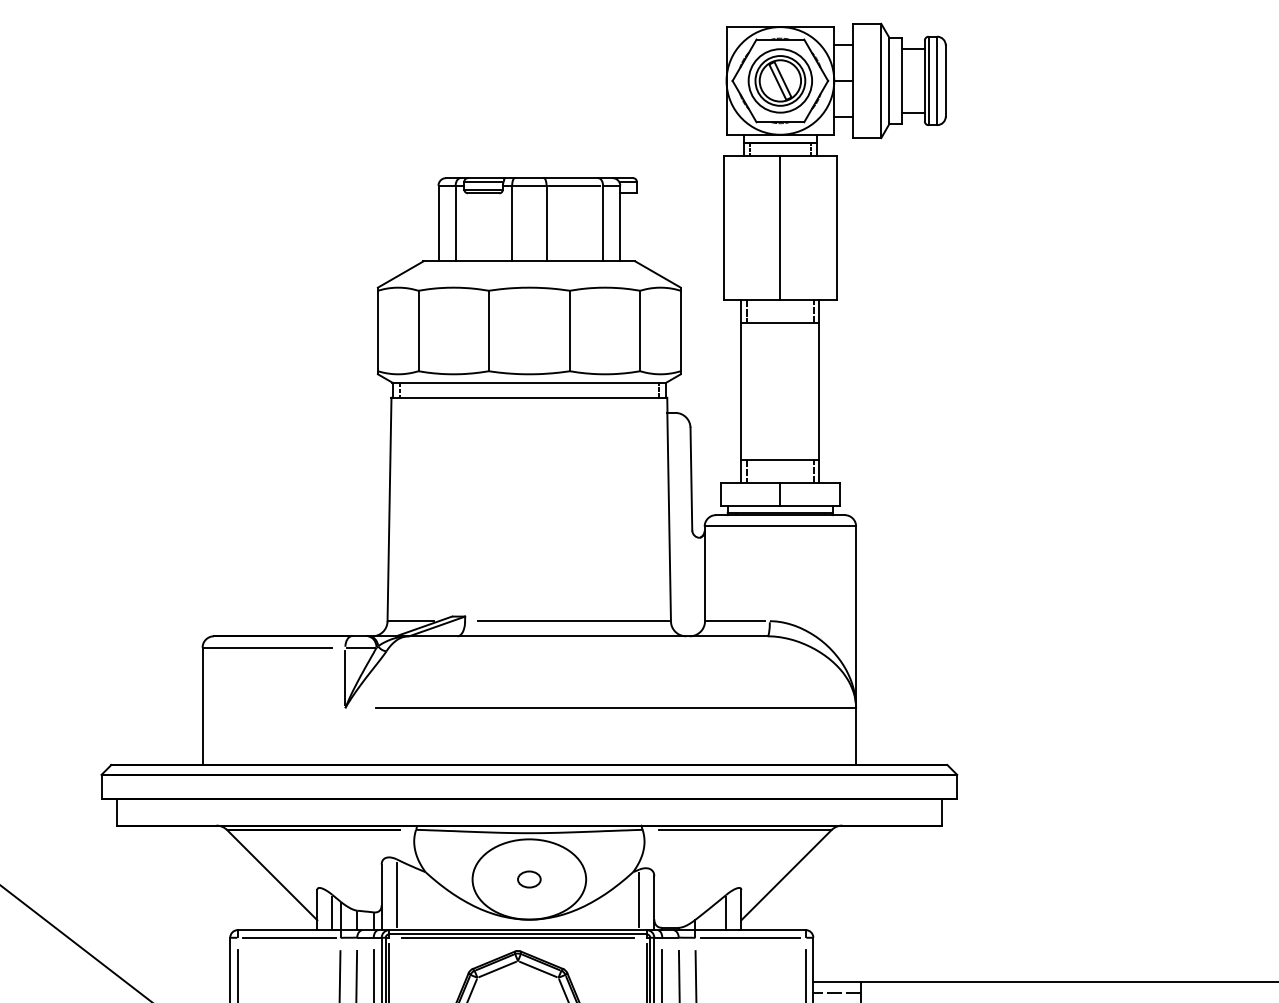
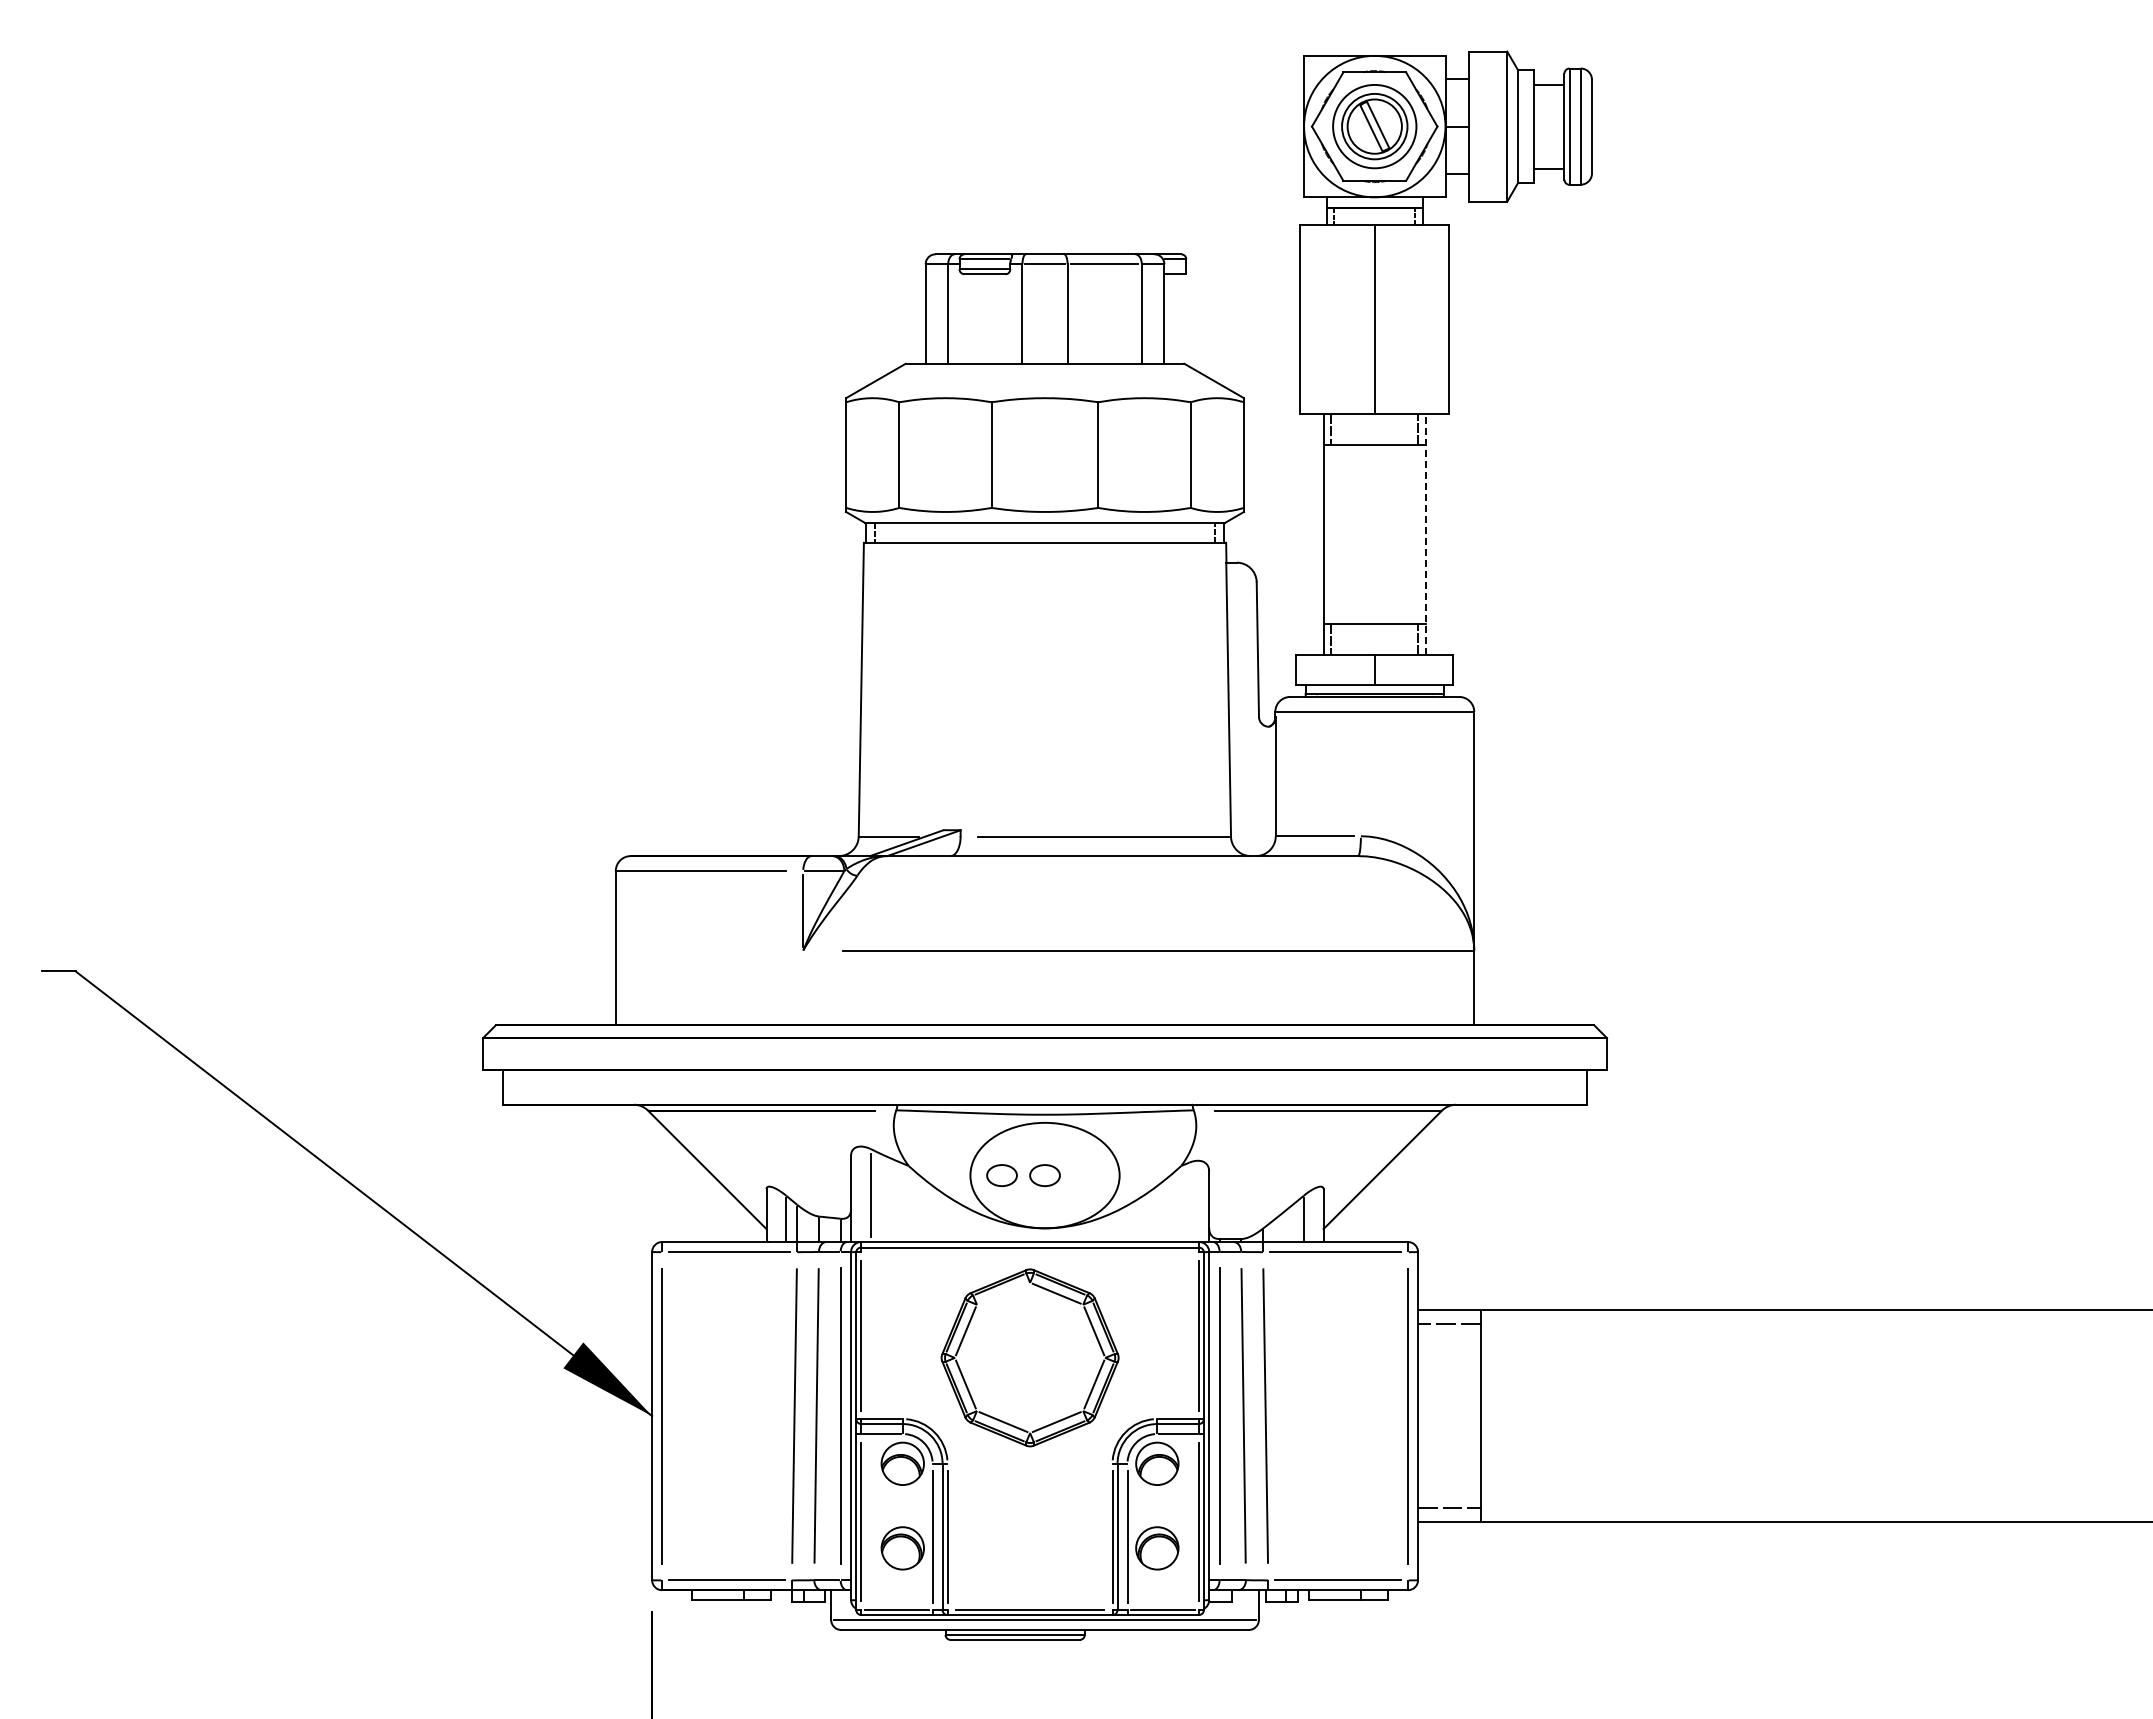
line: (819, 391) -> (1425, 534), solid -> dashed
part: (496, 879) -> (1001, 1175), added
line: (639, 900) -> (1189, 1202), removed
line: (518, 938) -> (1030, 1252), removed
line: (497, 969) -> (1003, 1293), removed

